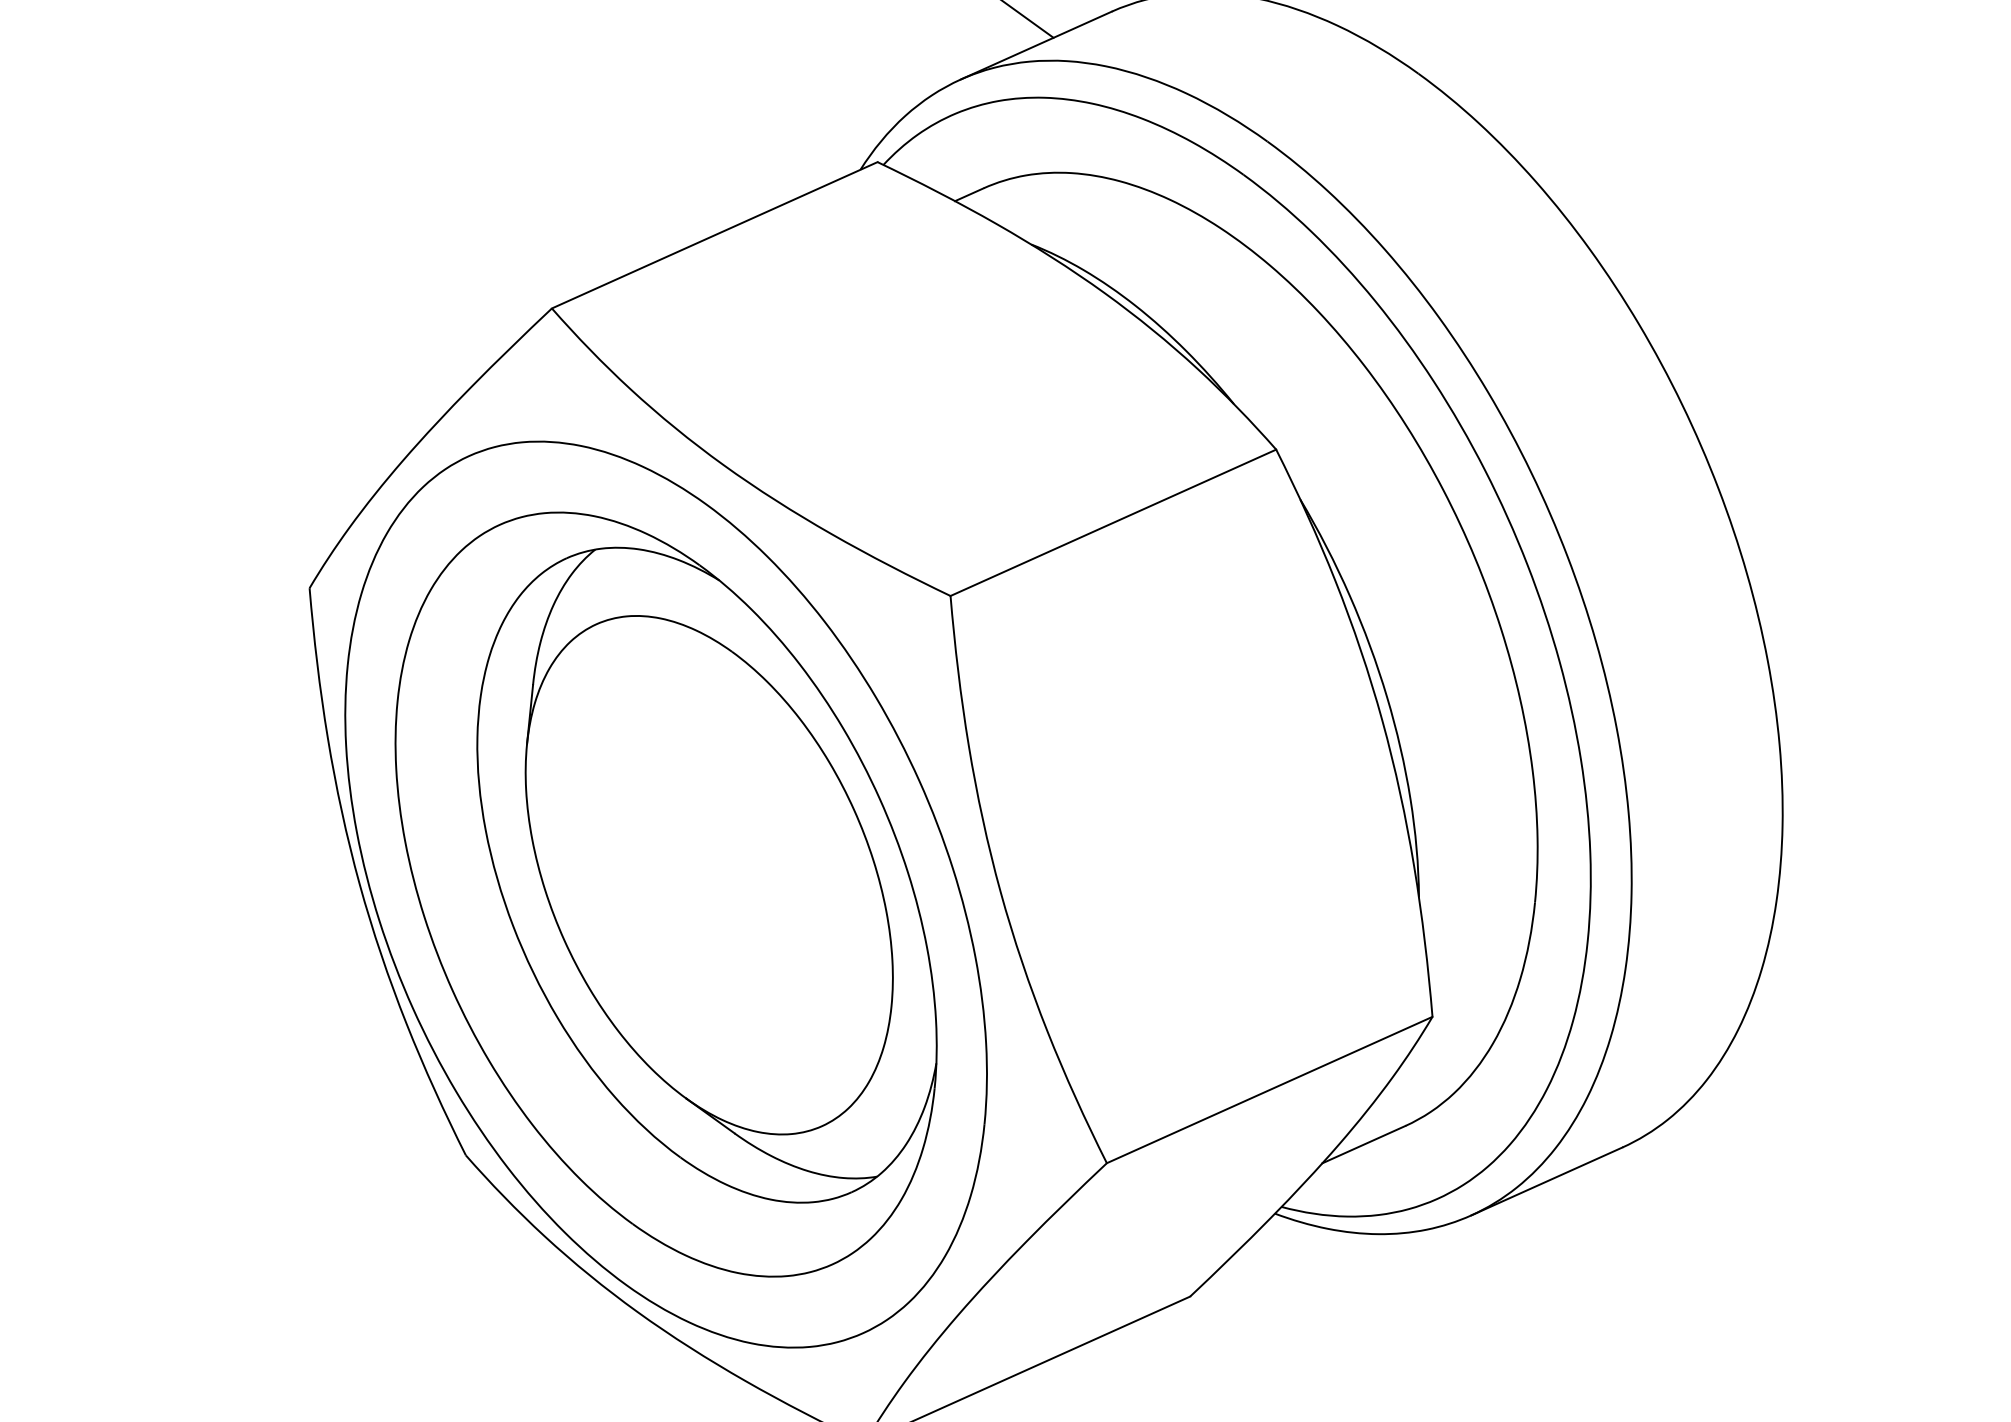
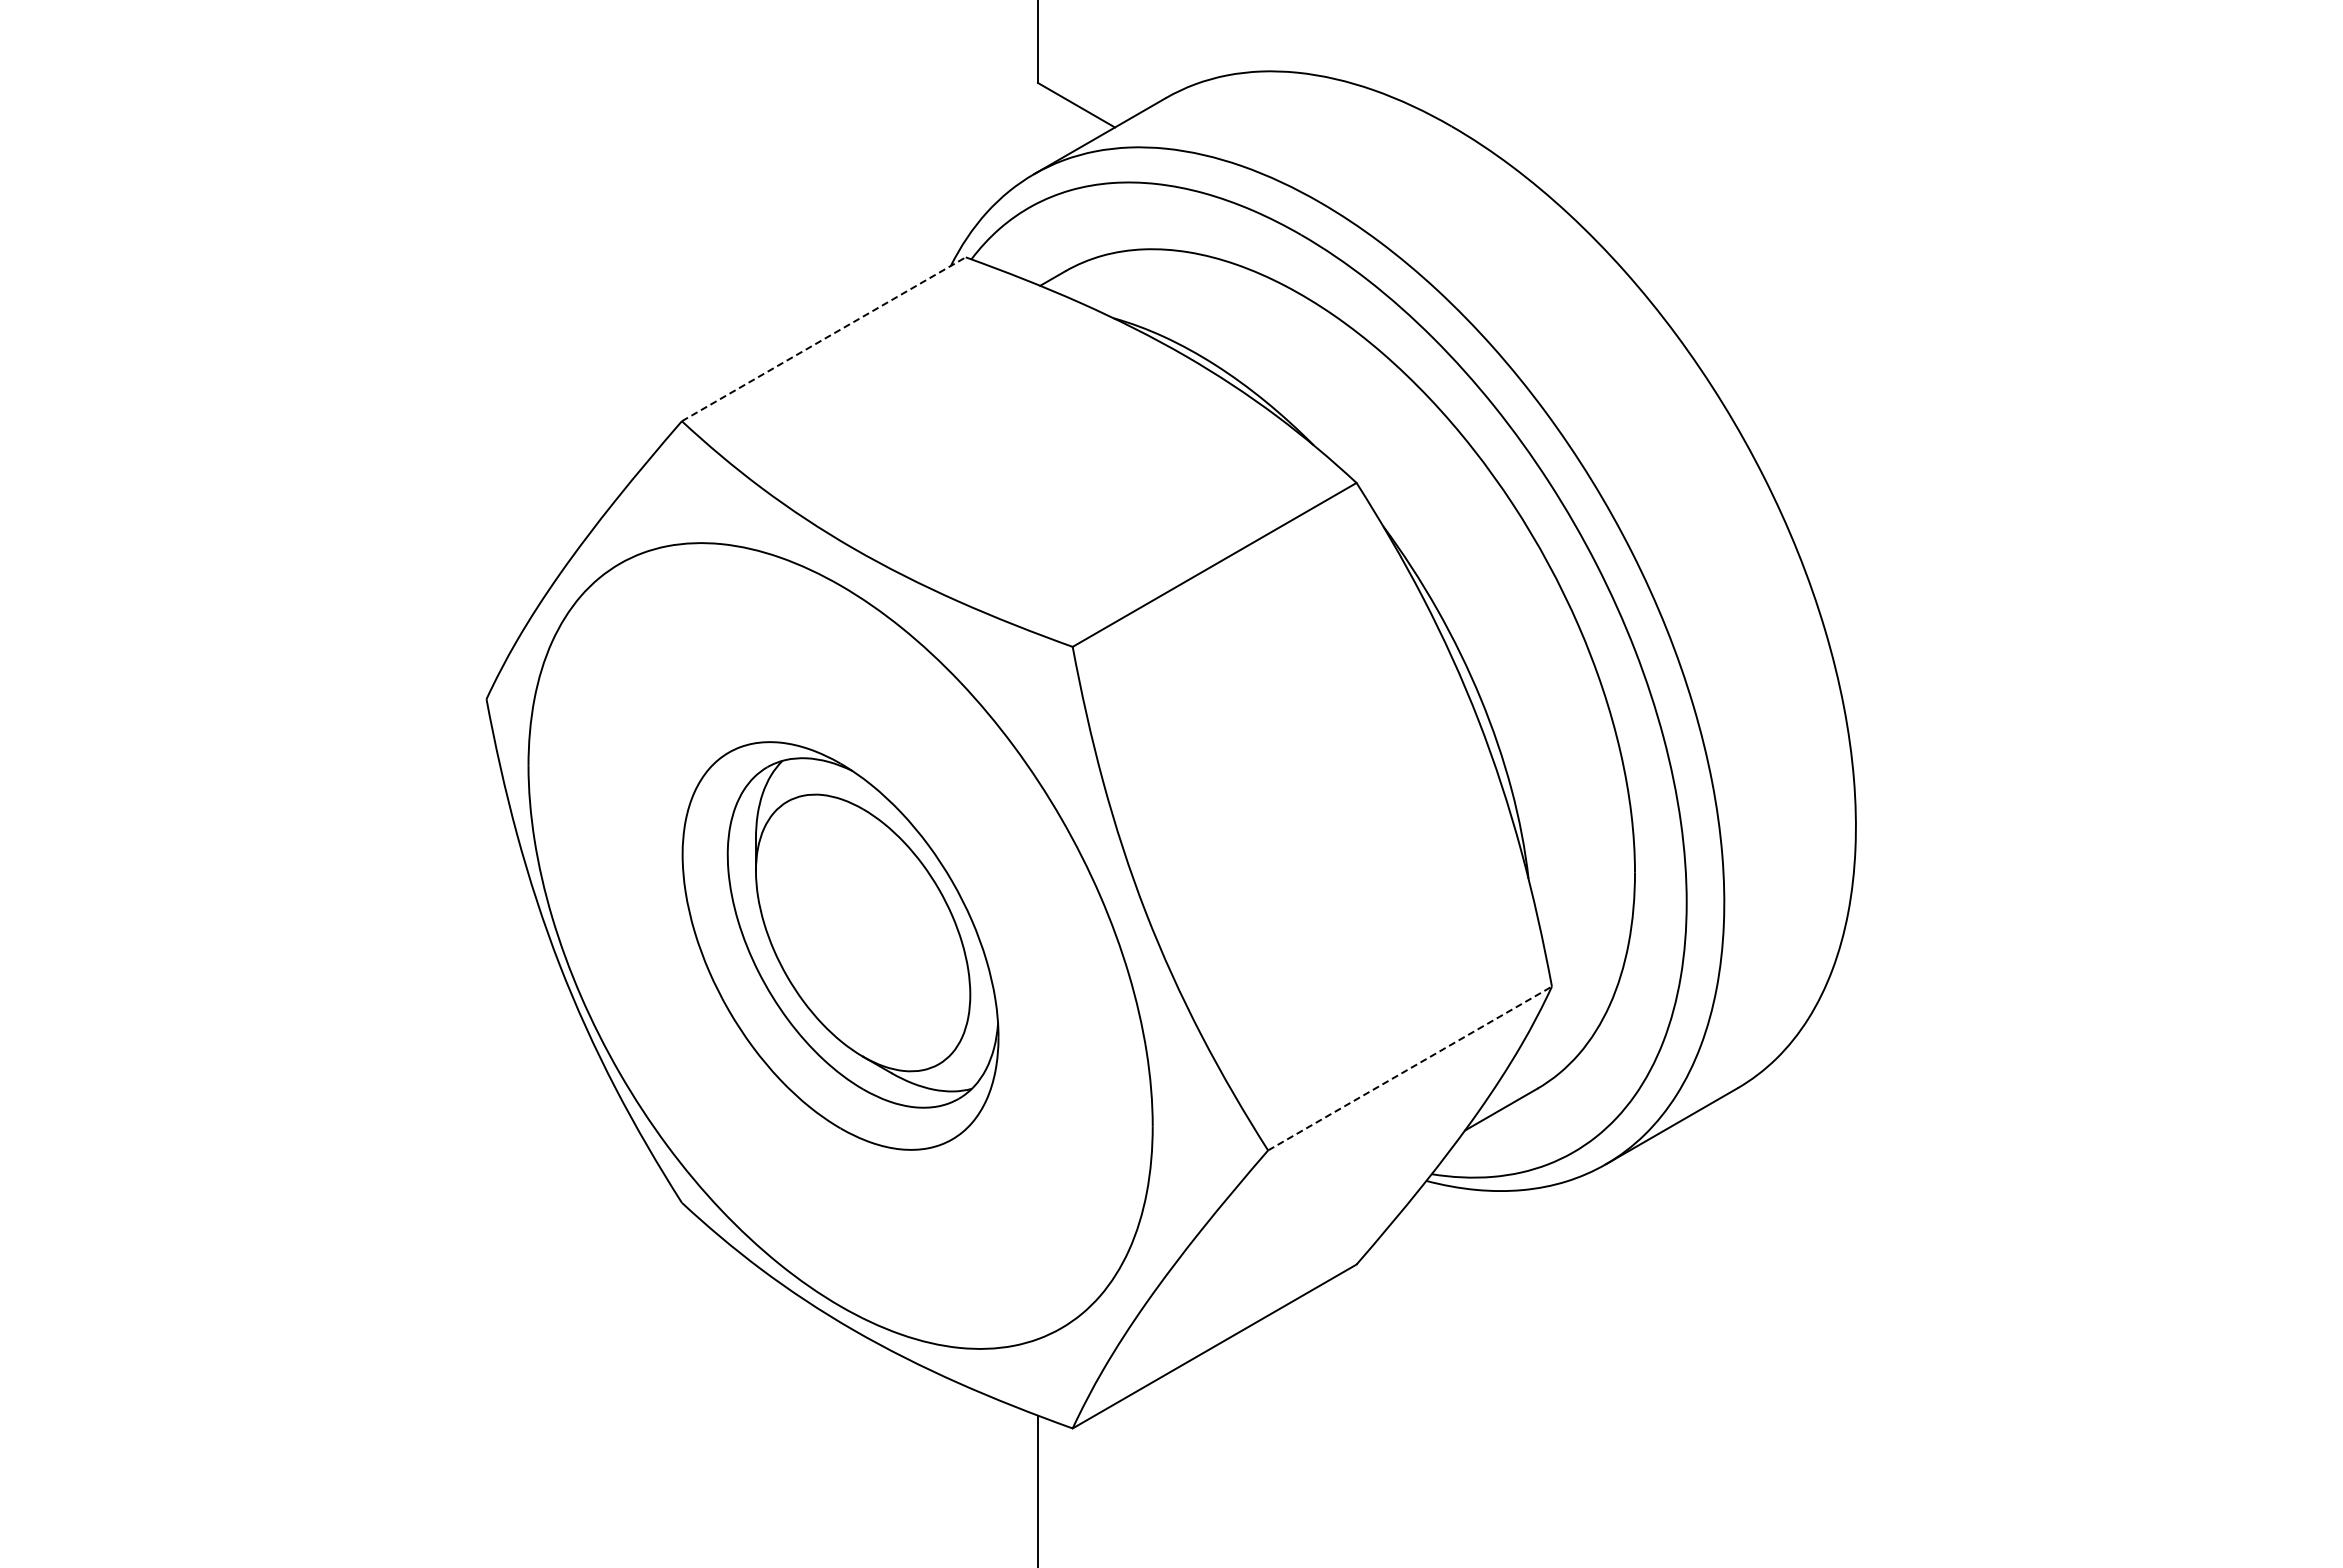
line: (714, 235) -> (823, 339), solid -> dashed
part: (666, 894) -> (840, 945), size x0.6
line: (1270, 1090) -> (1410, 1068), solid -> dashed

